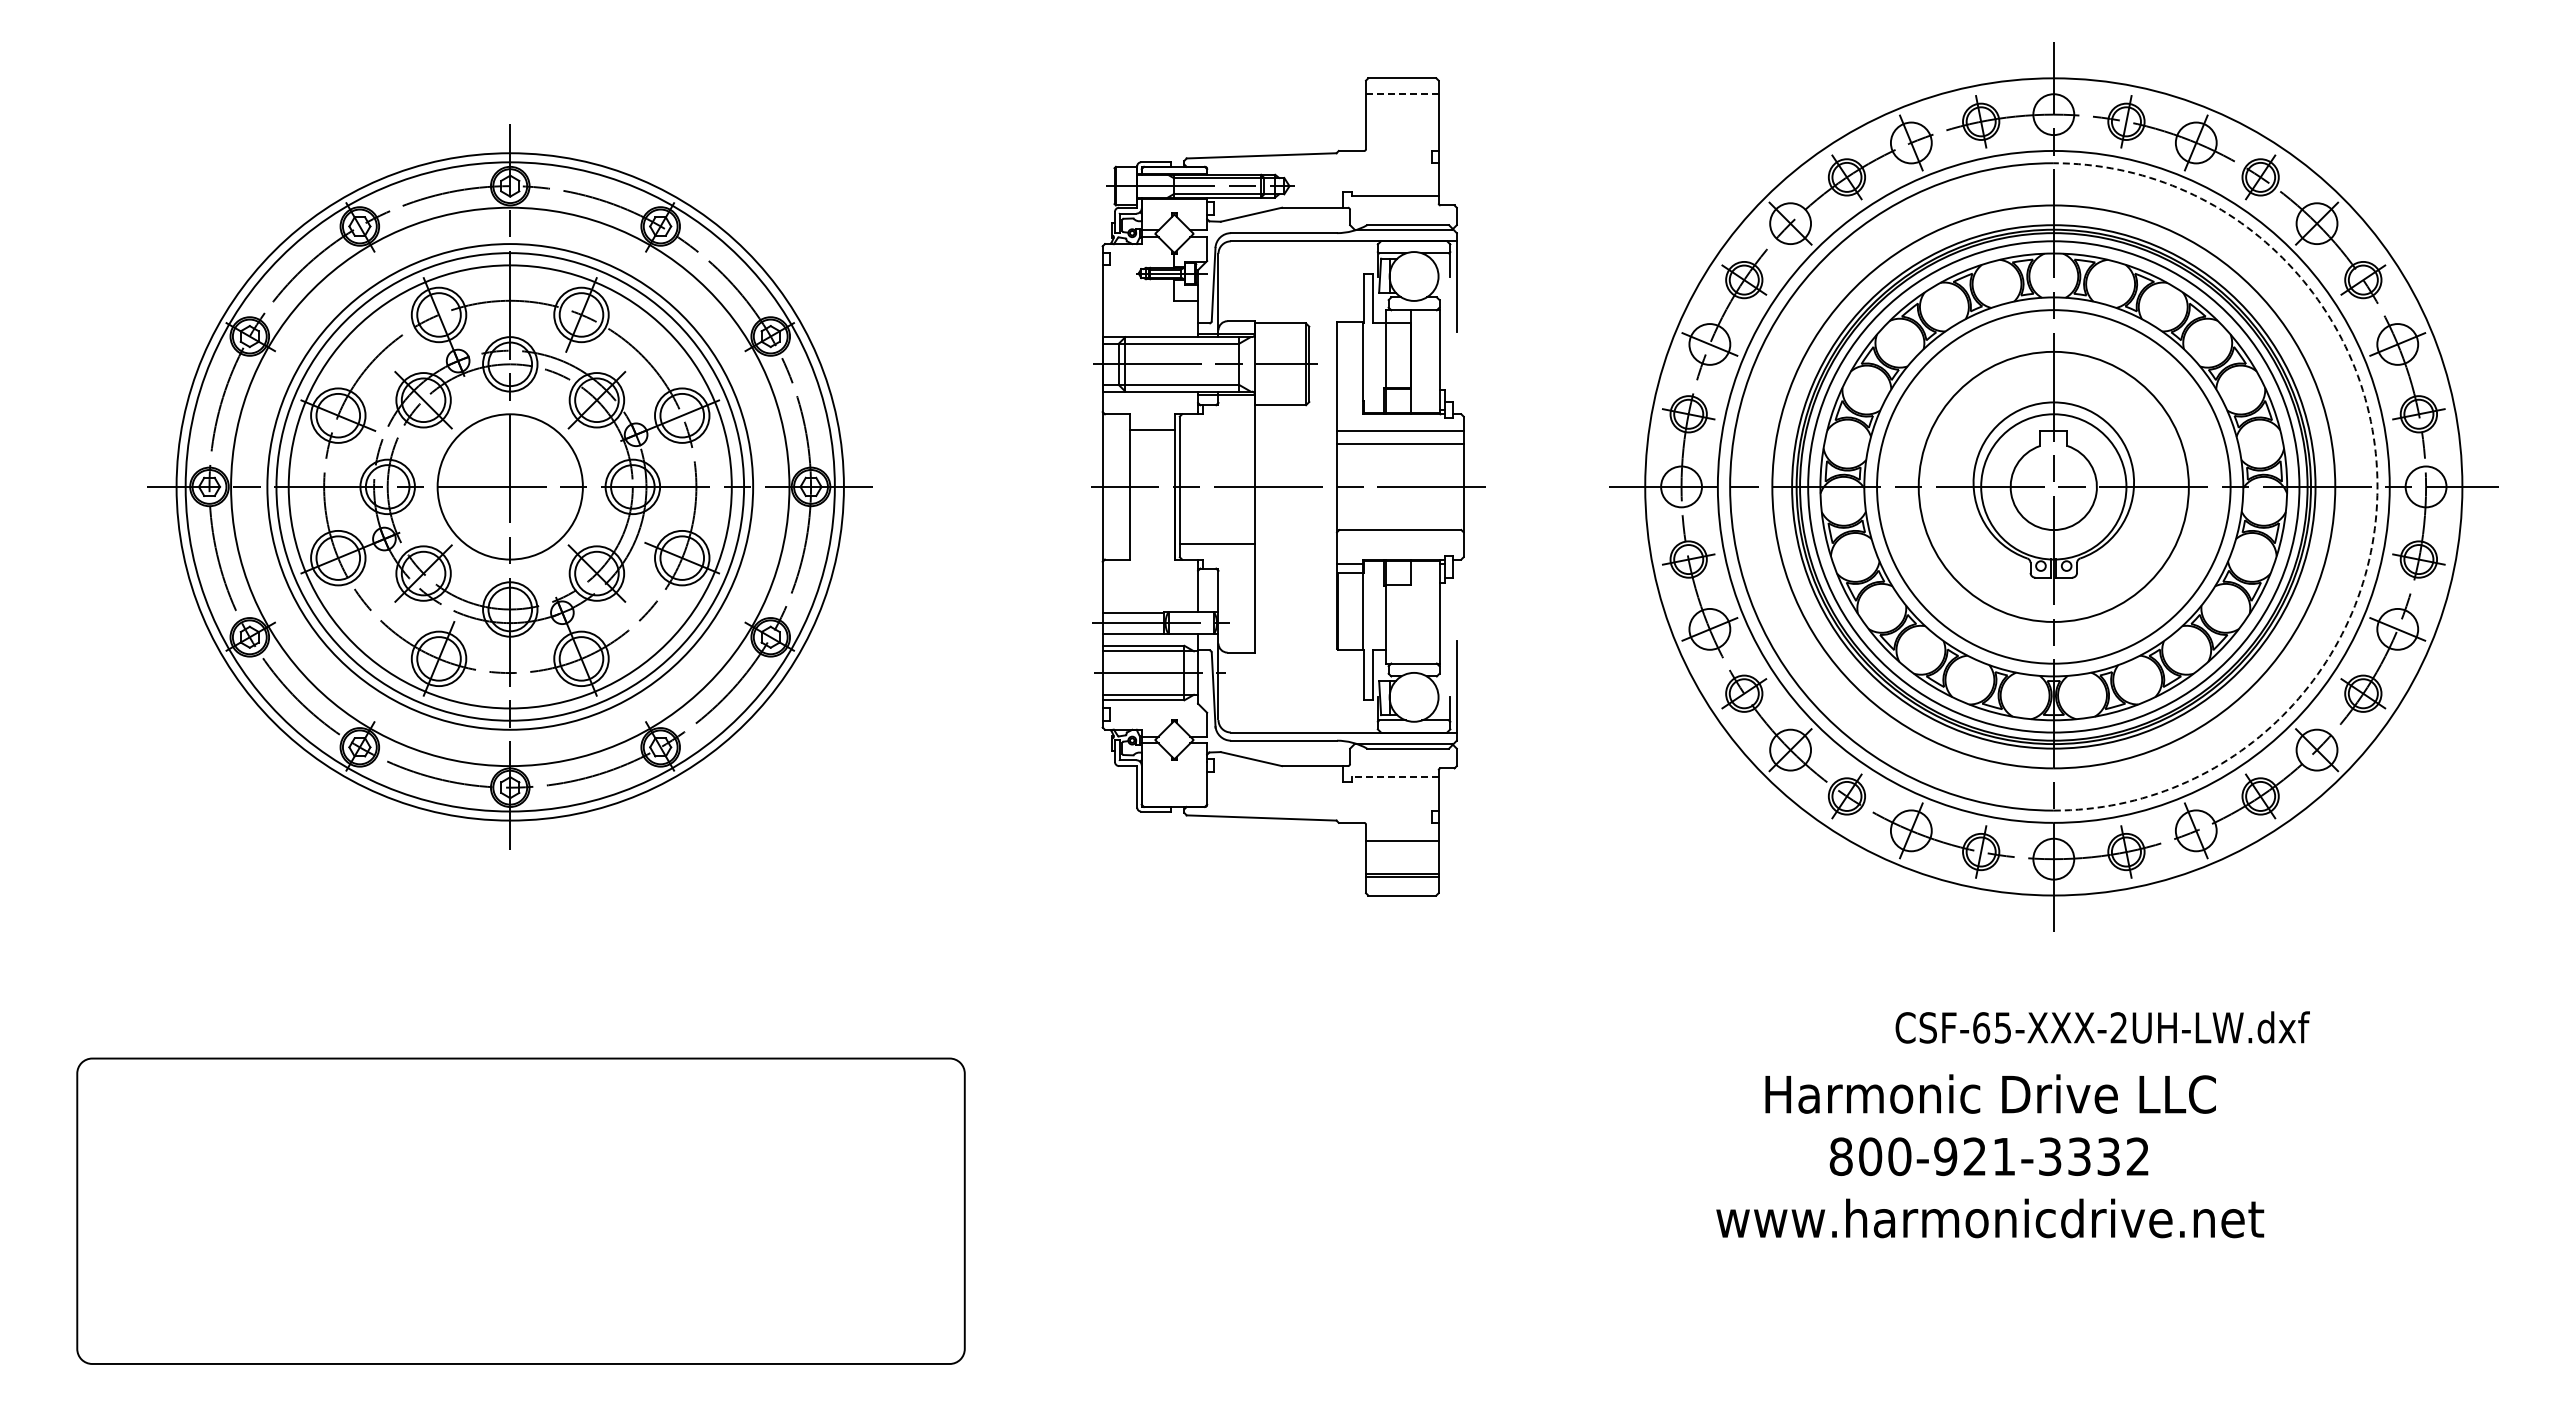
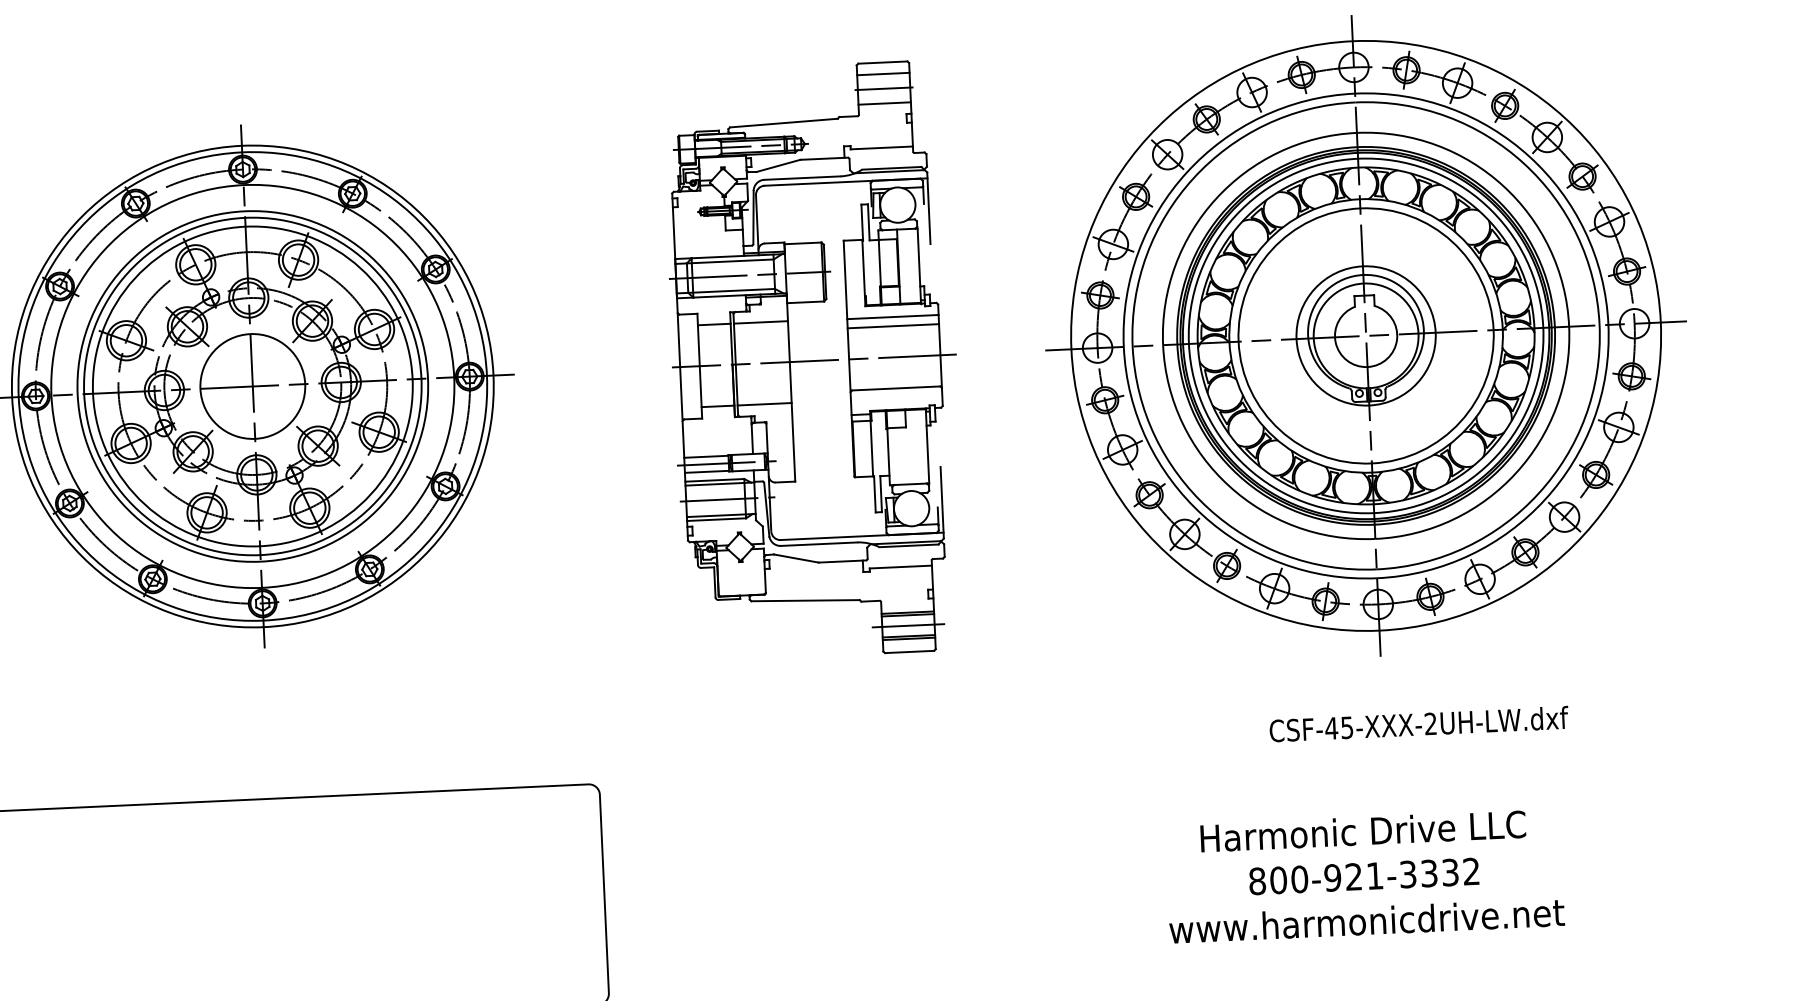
line: (1401, 94) -> (882, 74), dashed -> solid
line: (1402, 114) -> (884, 88), added
line: (1402, 135) -> (884, 103), added
line: (1216, 430) -> (760, 322), added
circle: (2053, 486) -> (1365, 335), size x0.71
arc: (2377, 486) -> (1599, 325), dashed -> solid
line: (1152, 543) -> (717, 406), added
line: (1395, 777) -> (900, 567), dashed -> solid
line: (1402, 844) -> (908, 615), added
line: (1402, 859) -> (908, 625), added
text: (1981, 1027) -> (1331, 728), CSF-65-XXX-2UH-LW.dxf -> CSF-45-XXX-2UH-LW.dxf
text: (1990, 1156) -> (1365, 876), moved

